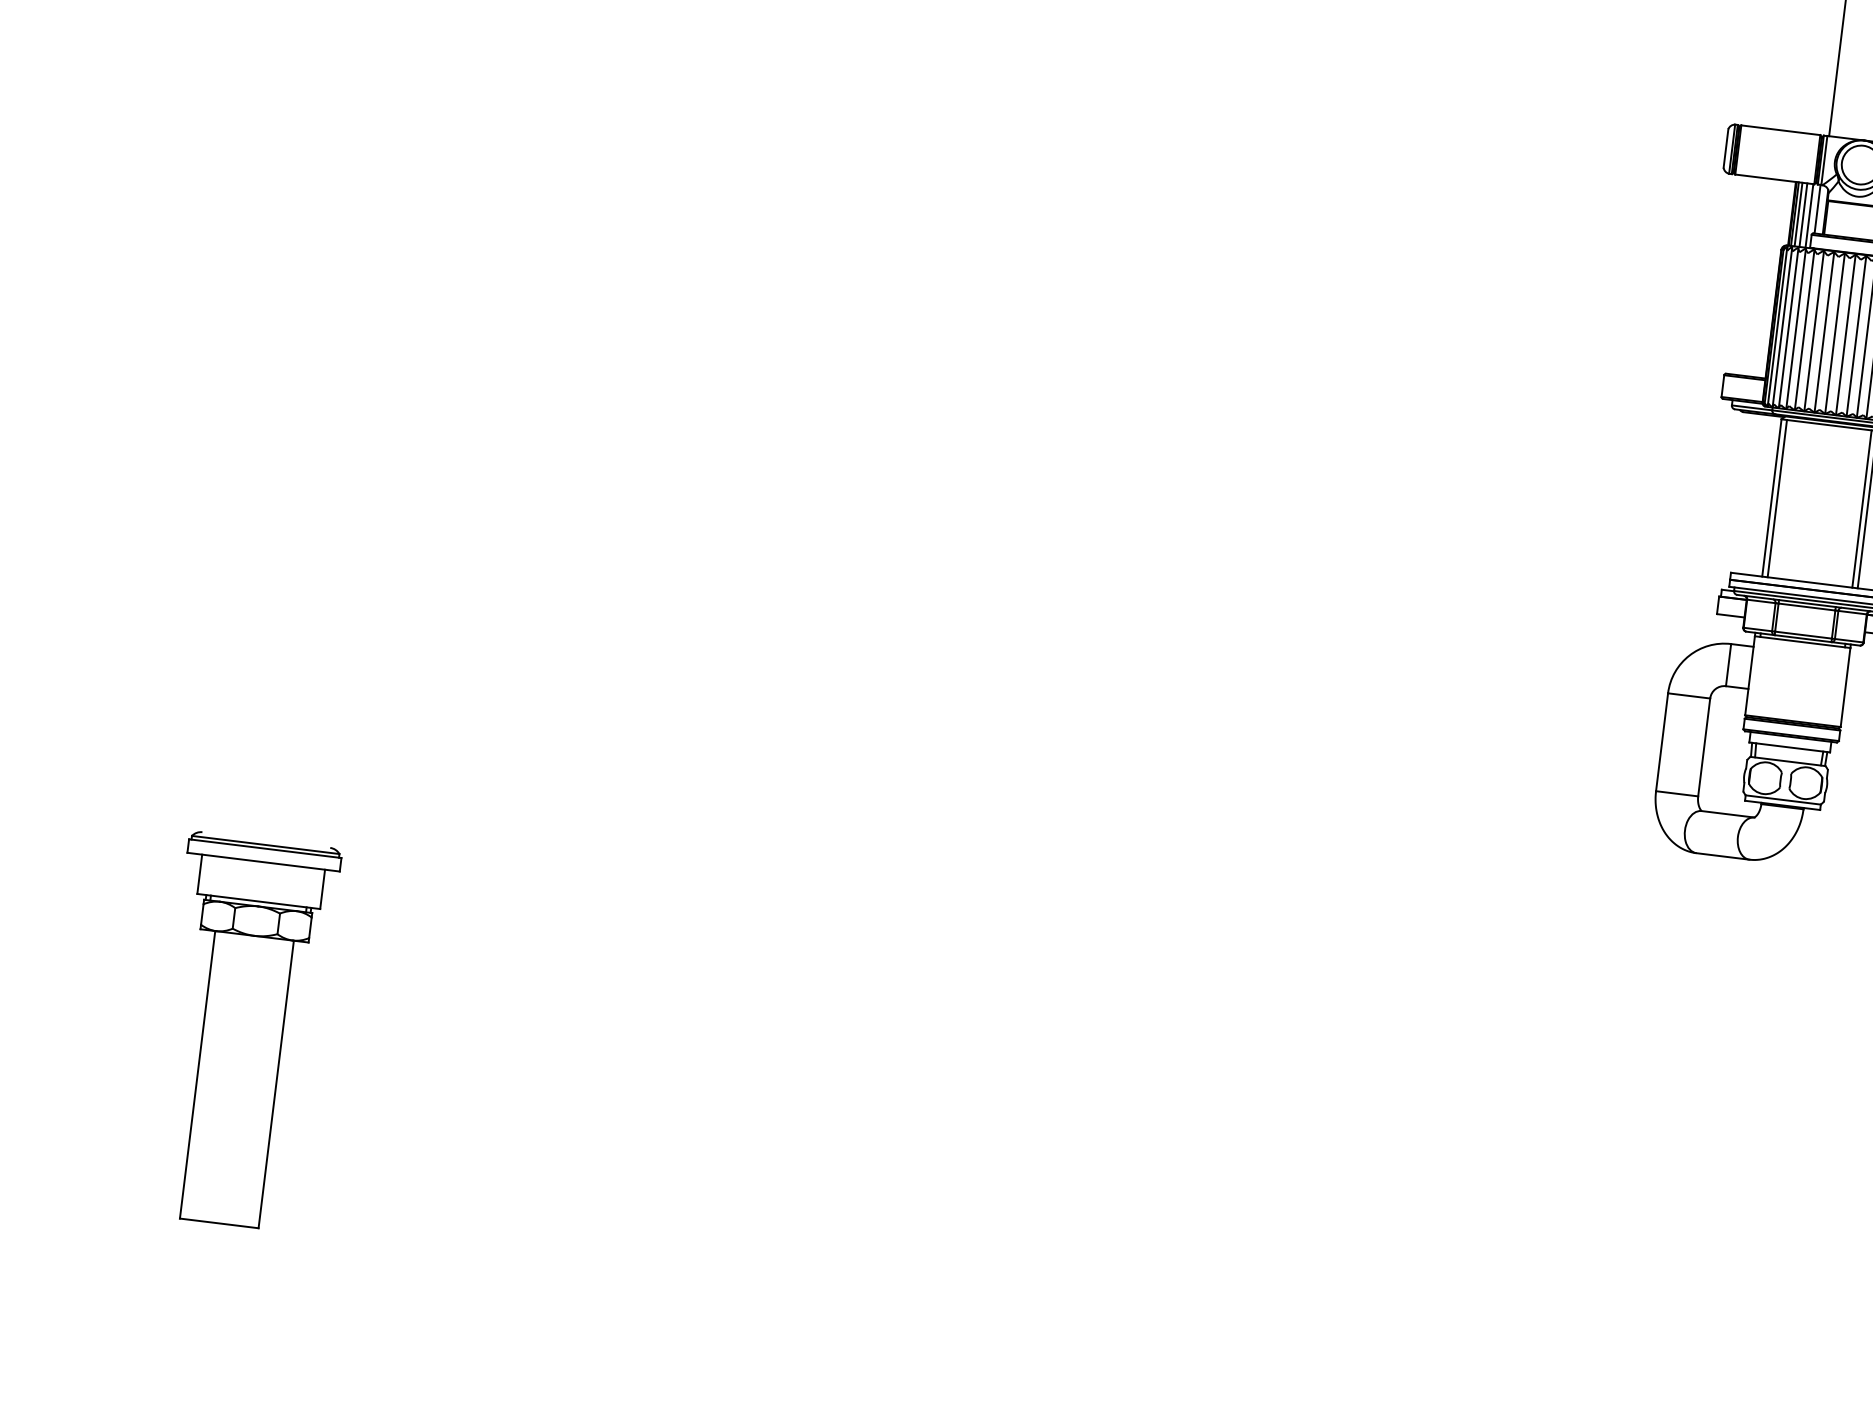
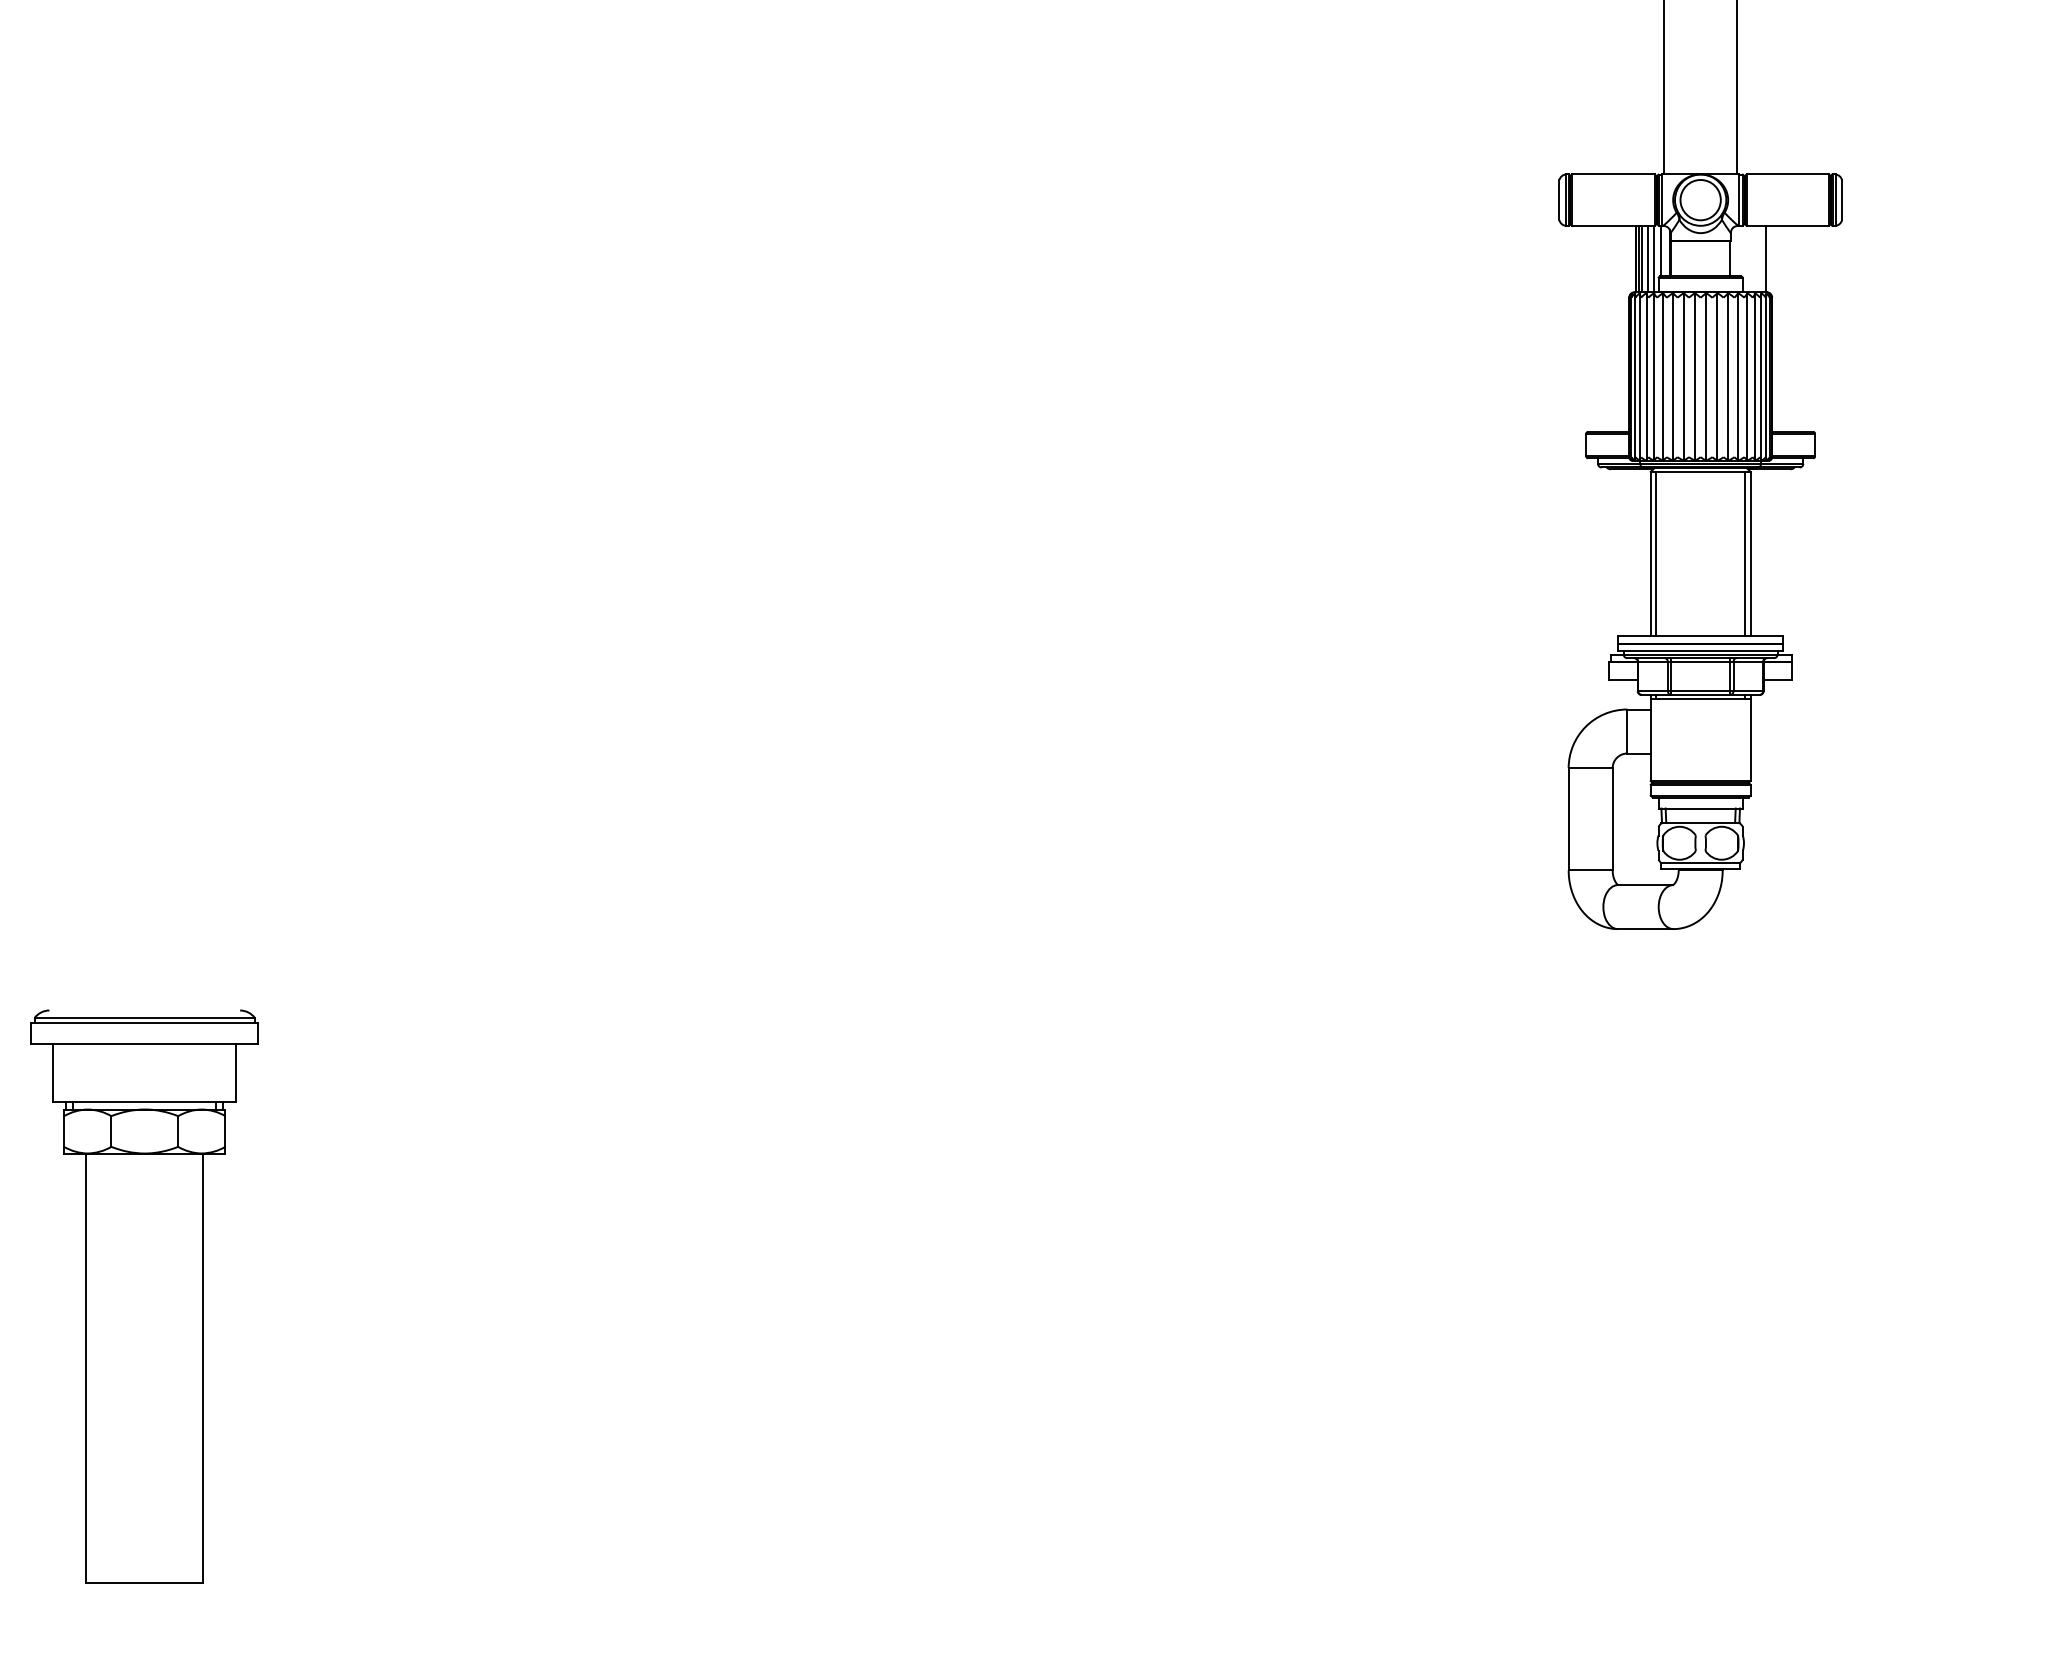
part: (242, 1031) -> (144, 1296), size x1.43

